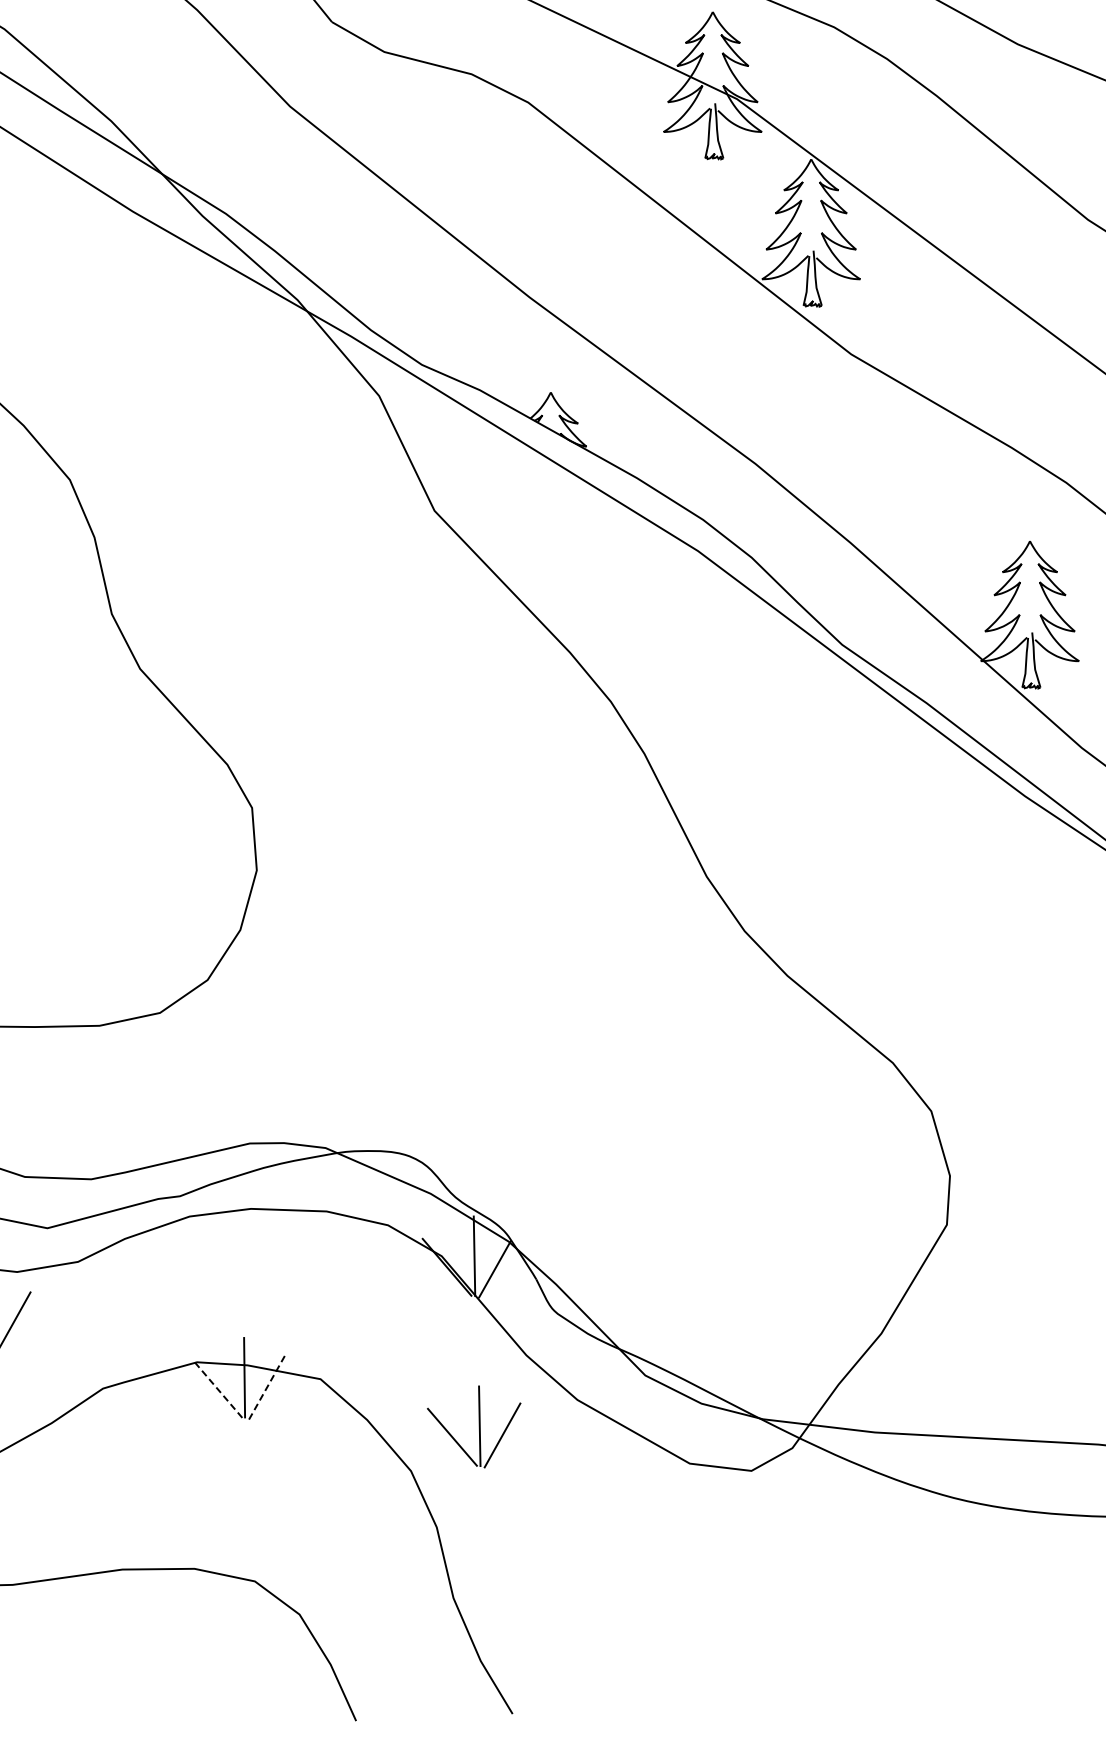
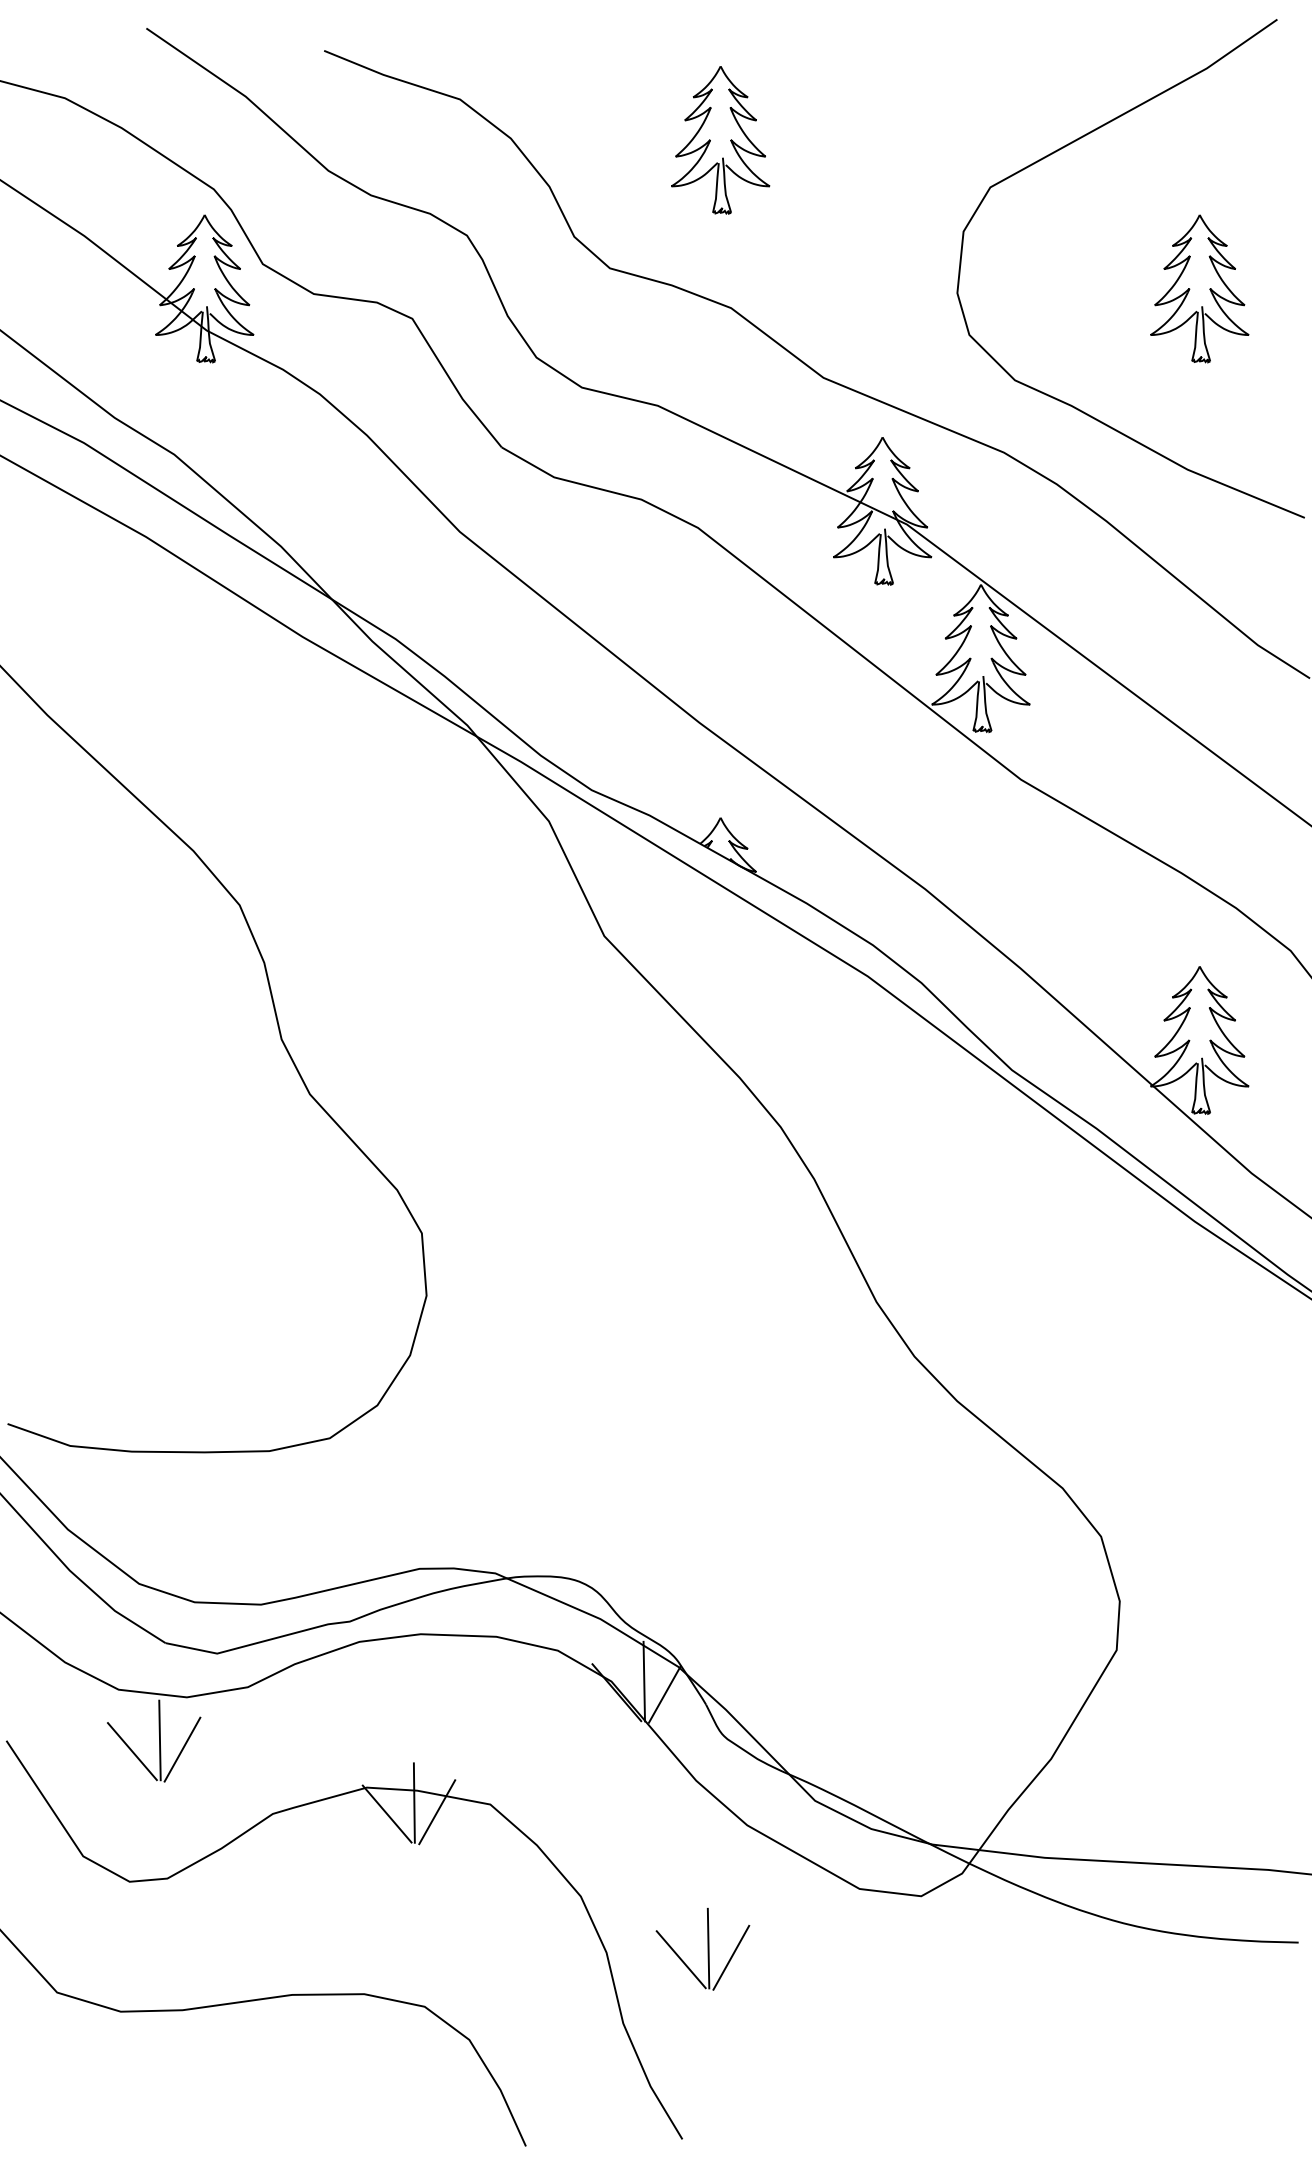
line: (267, 1387) -> (437, 1812), dashed -> solid
line: (216, 1388) -> (386, 1813), dashed -> solid
part: (473, 1427) -> (702, 1949), moved

